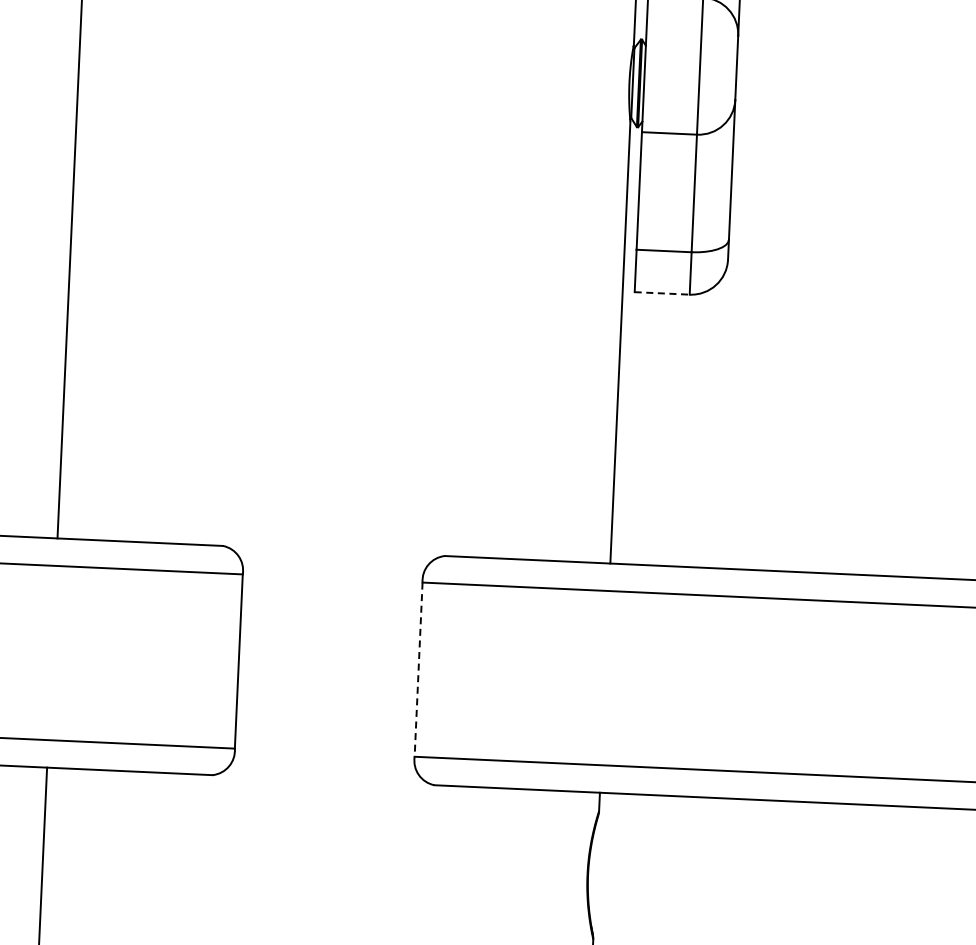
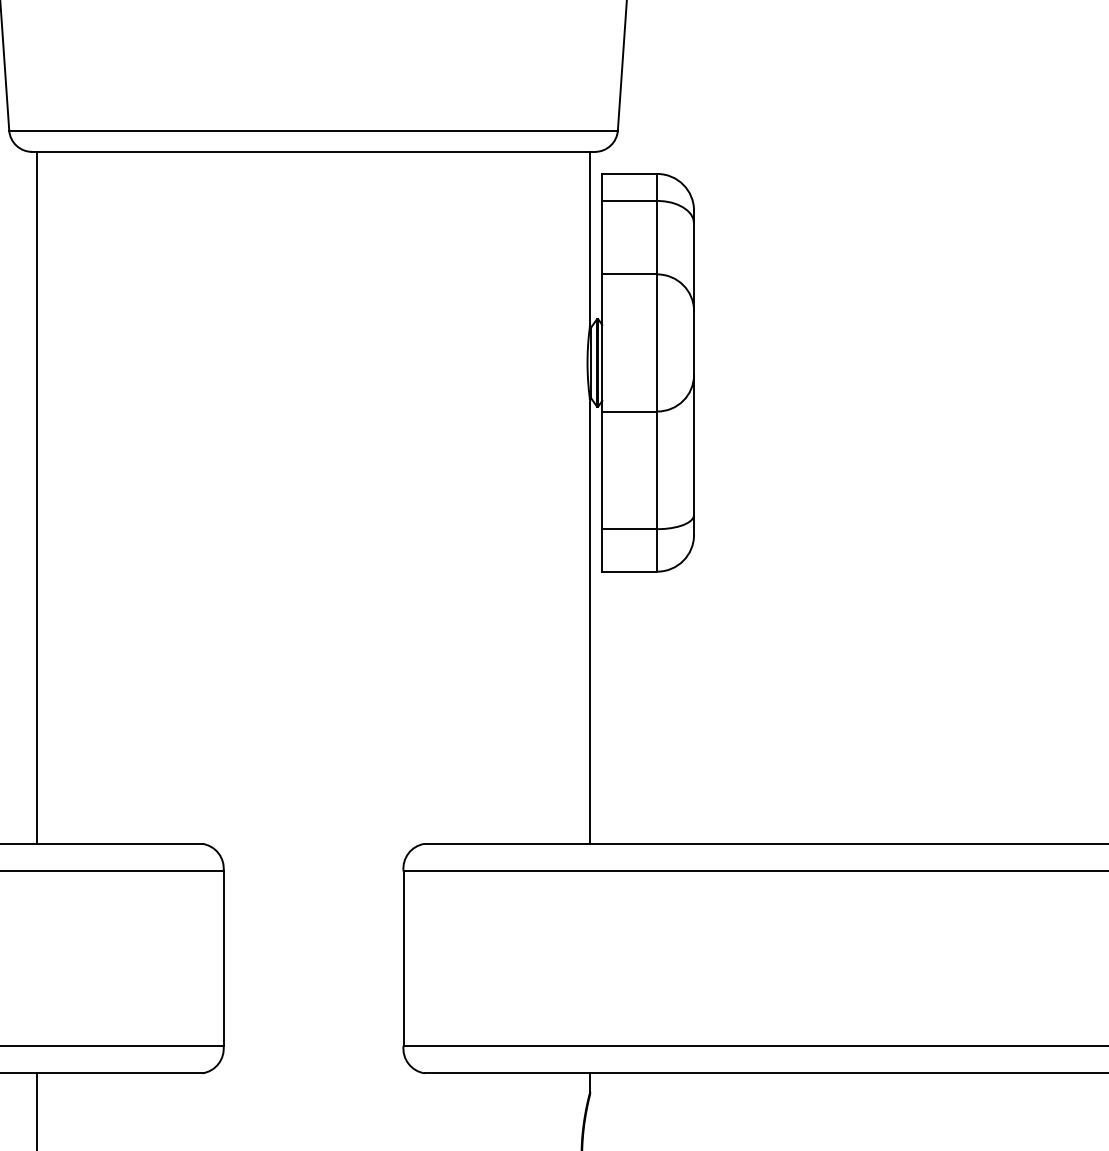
line: (661, 293) -> (629, 571), dashed -> solid
line: (418, 670) -> (403, 959), dashed -> solid

